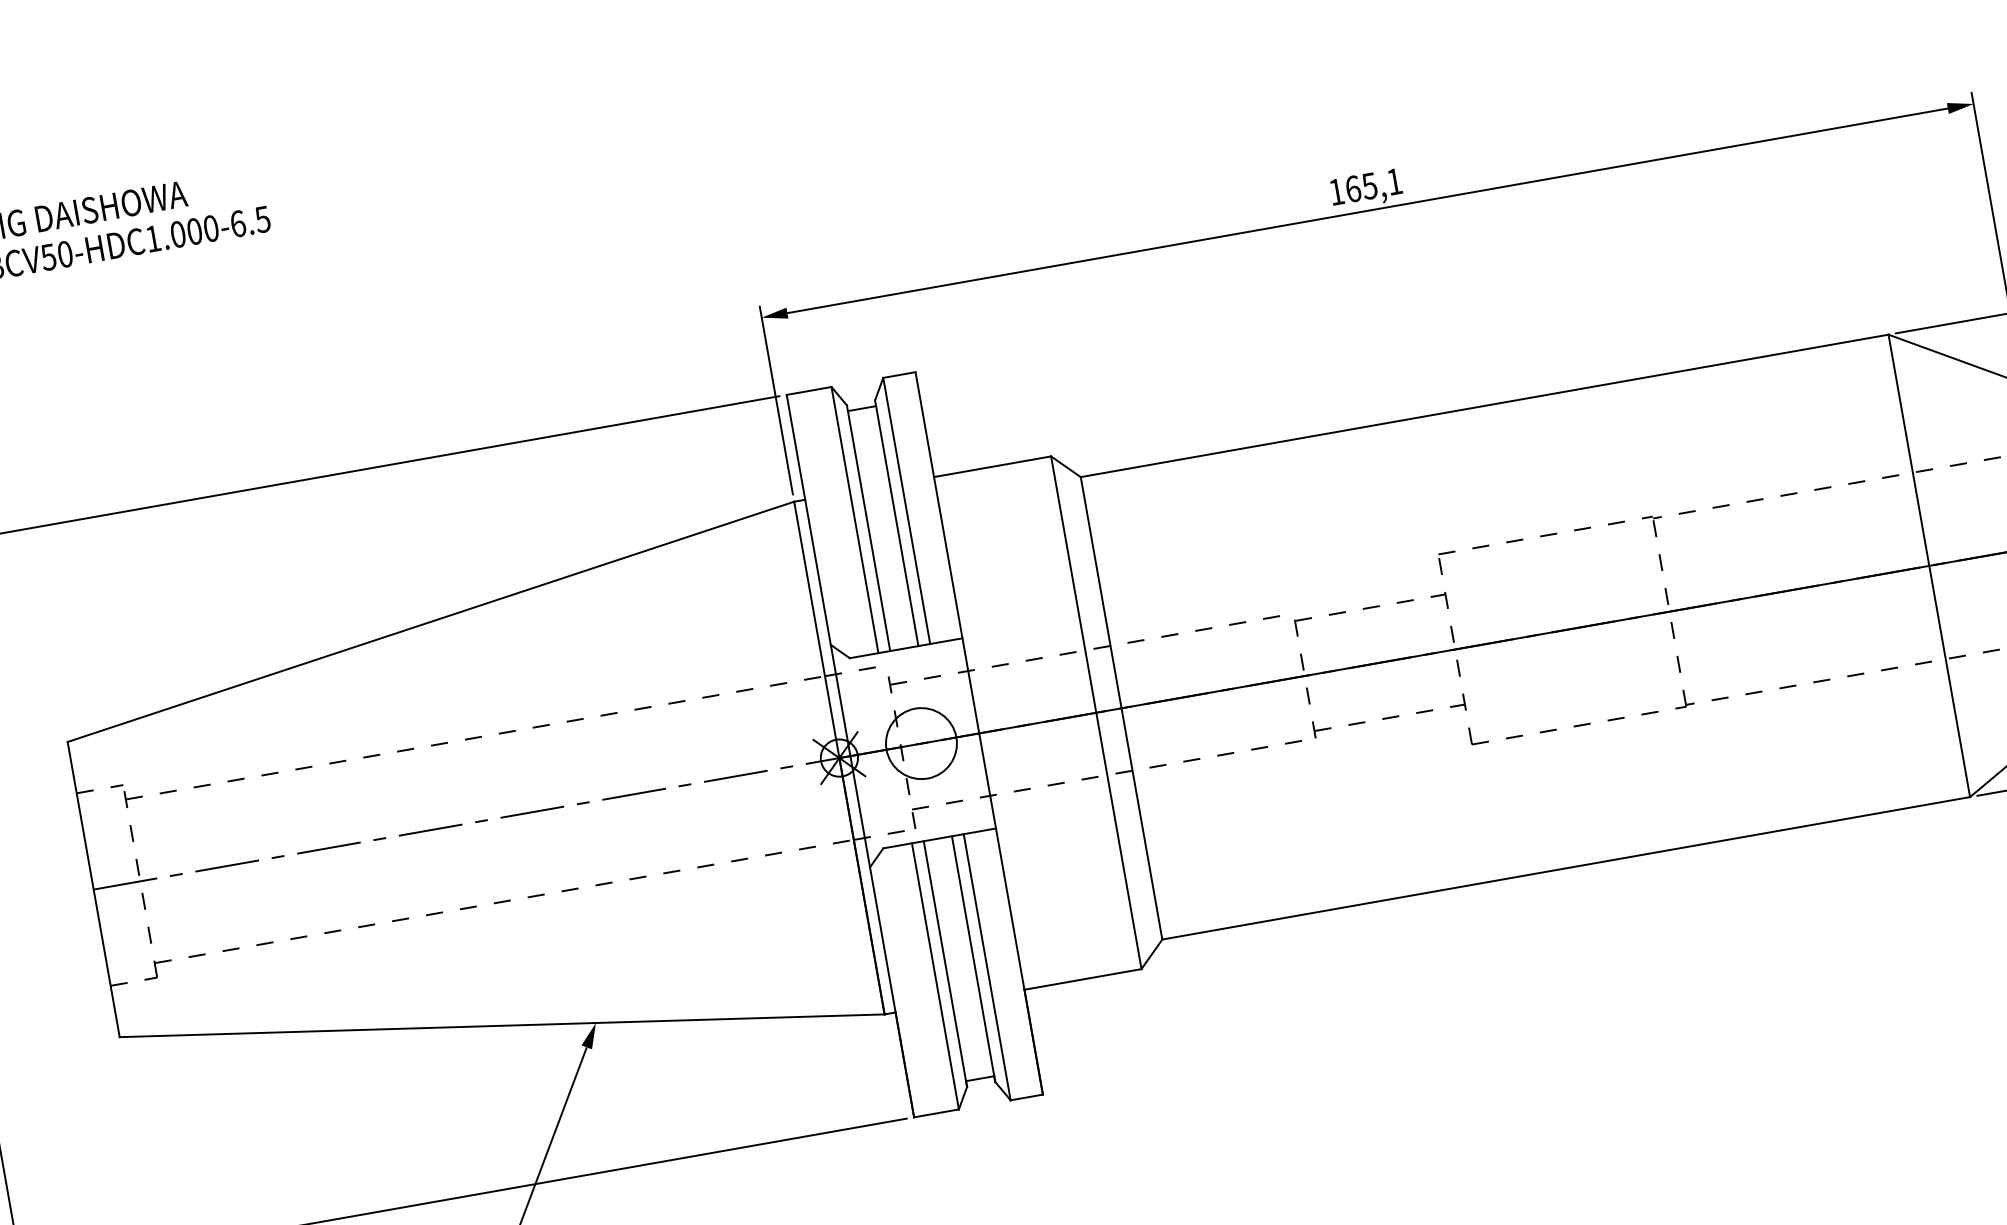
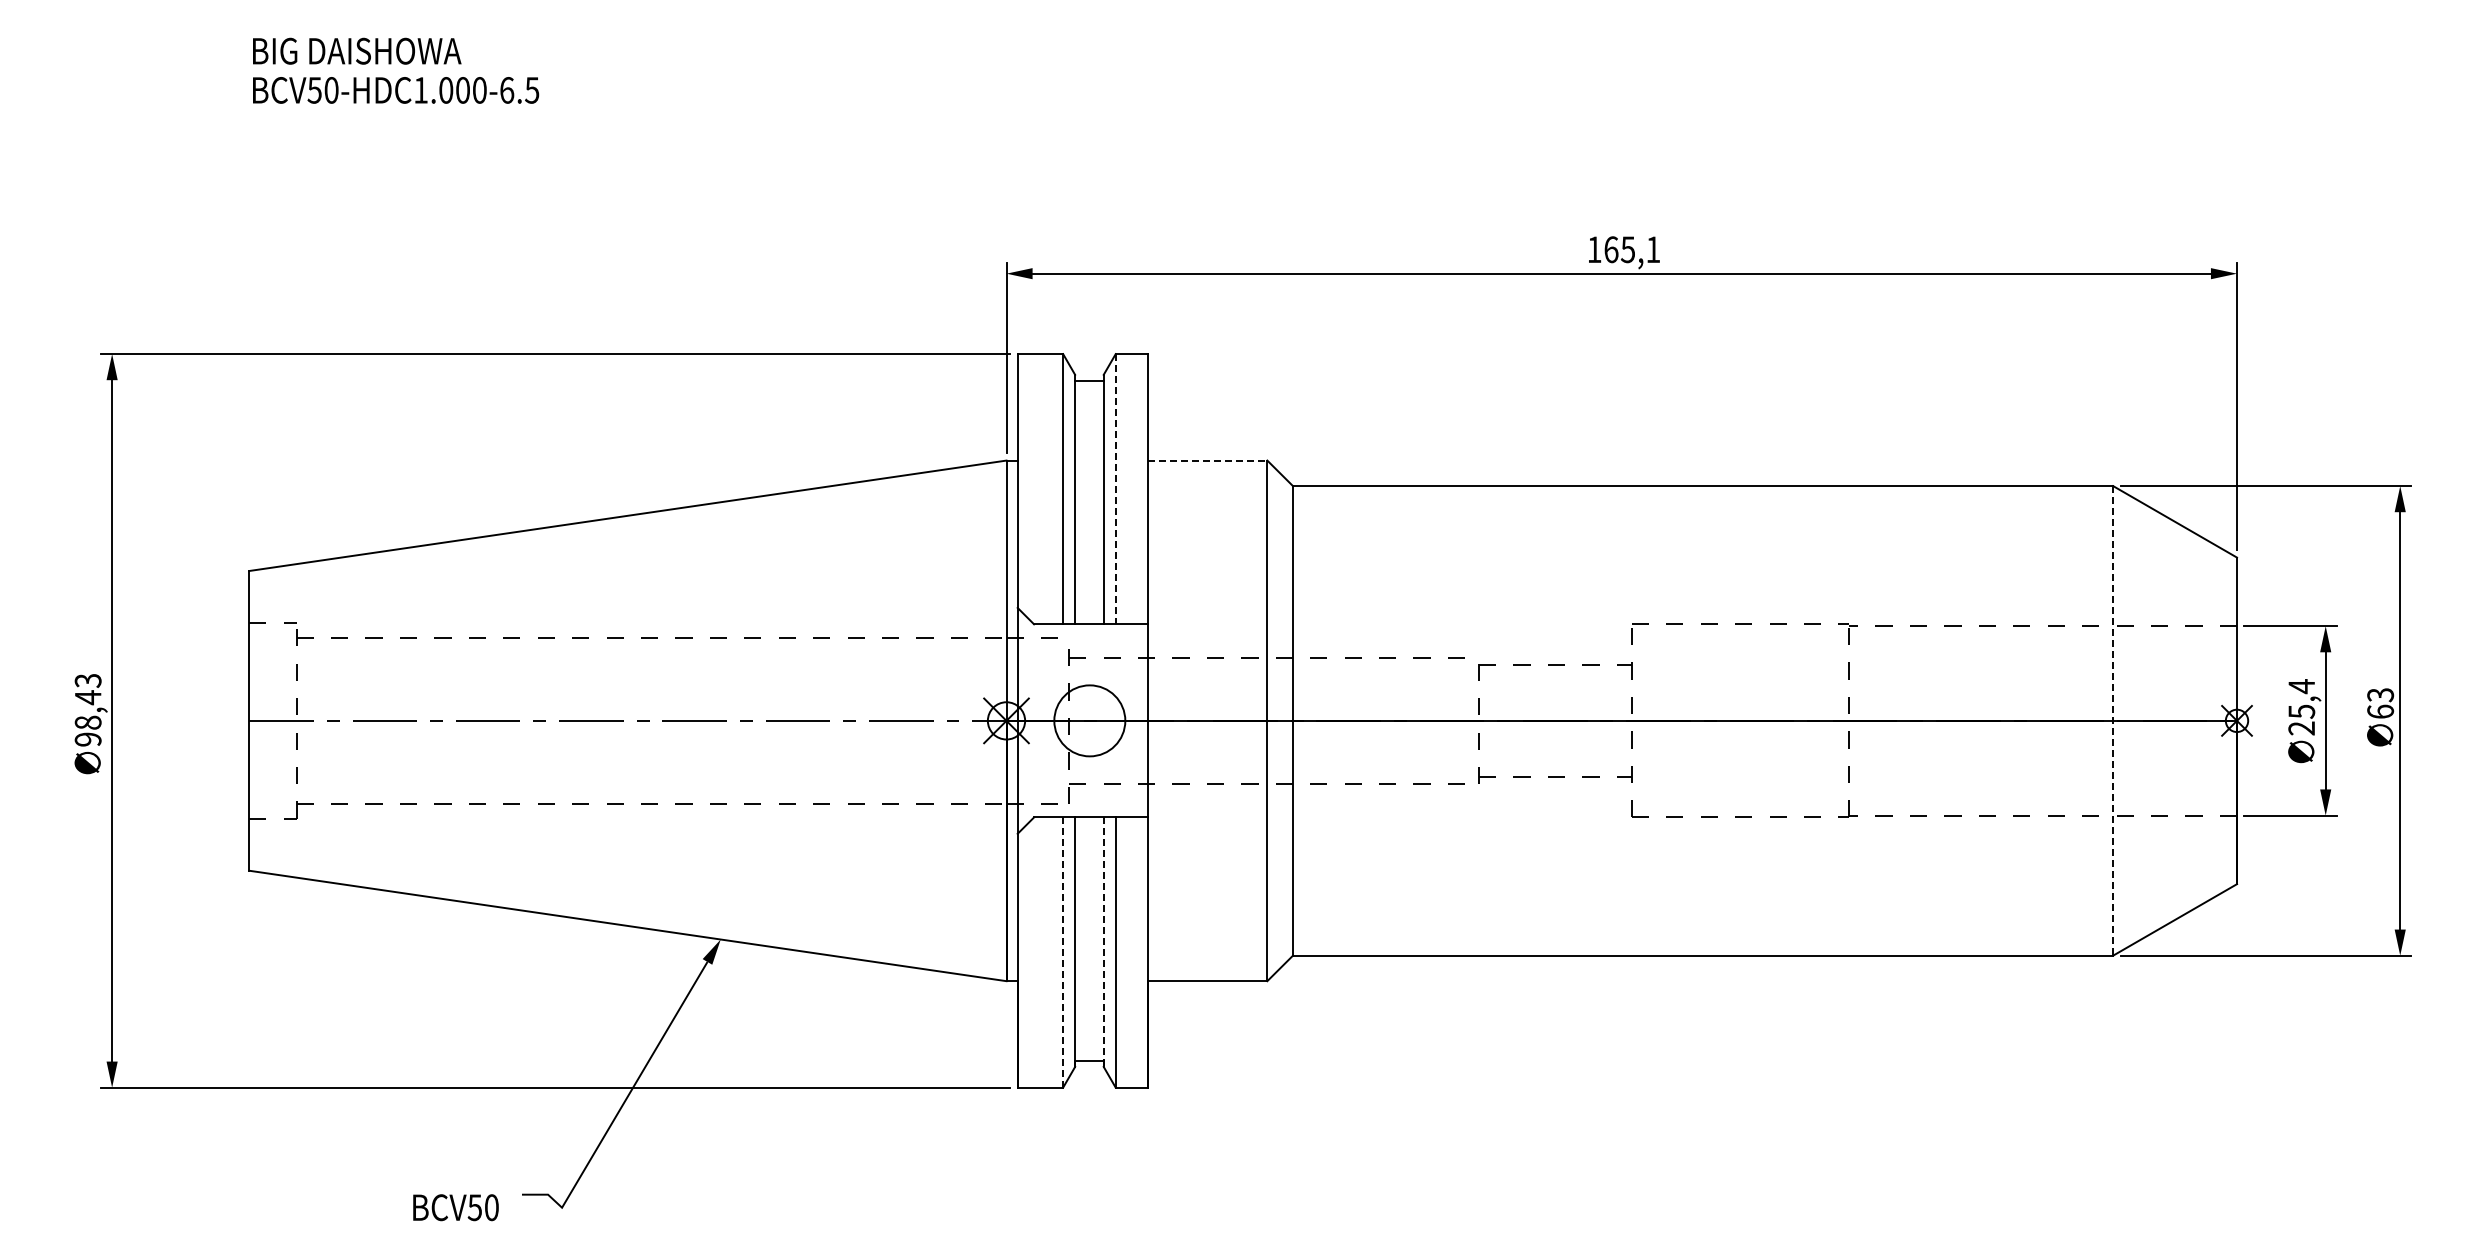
line: (993, 466) -> (1208, 460), solid -> dashed
line: (906, 511) -> (1115, 489), solid -> dashed
line: (1929, 565) -> (2113, 720), solid -> dashed
line: (973, 959) -> (1103, 942), solid -> dashed
line: (935, 976) -> (1063, 952), solid -> dashed

